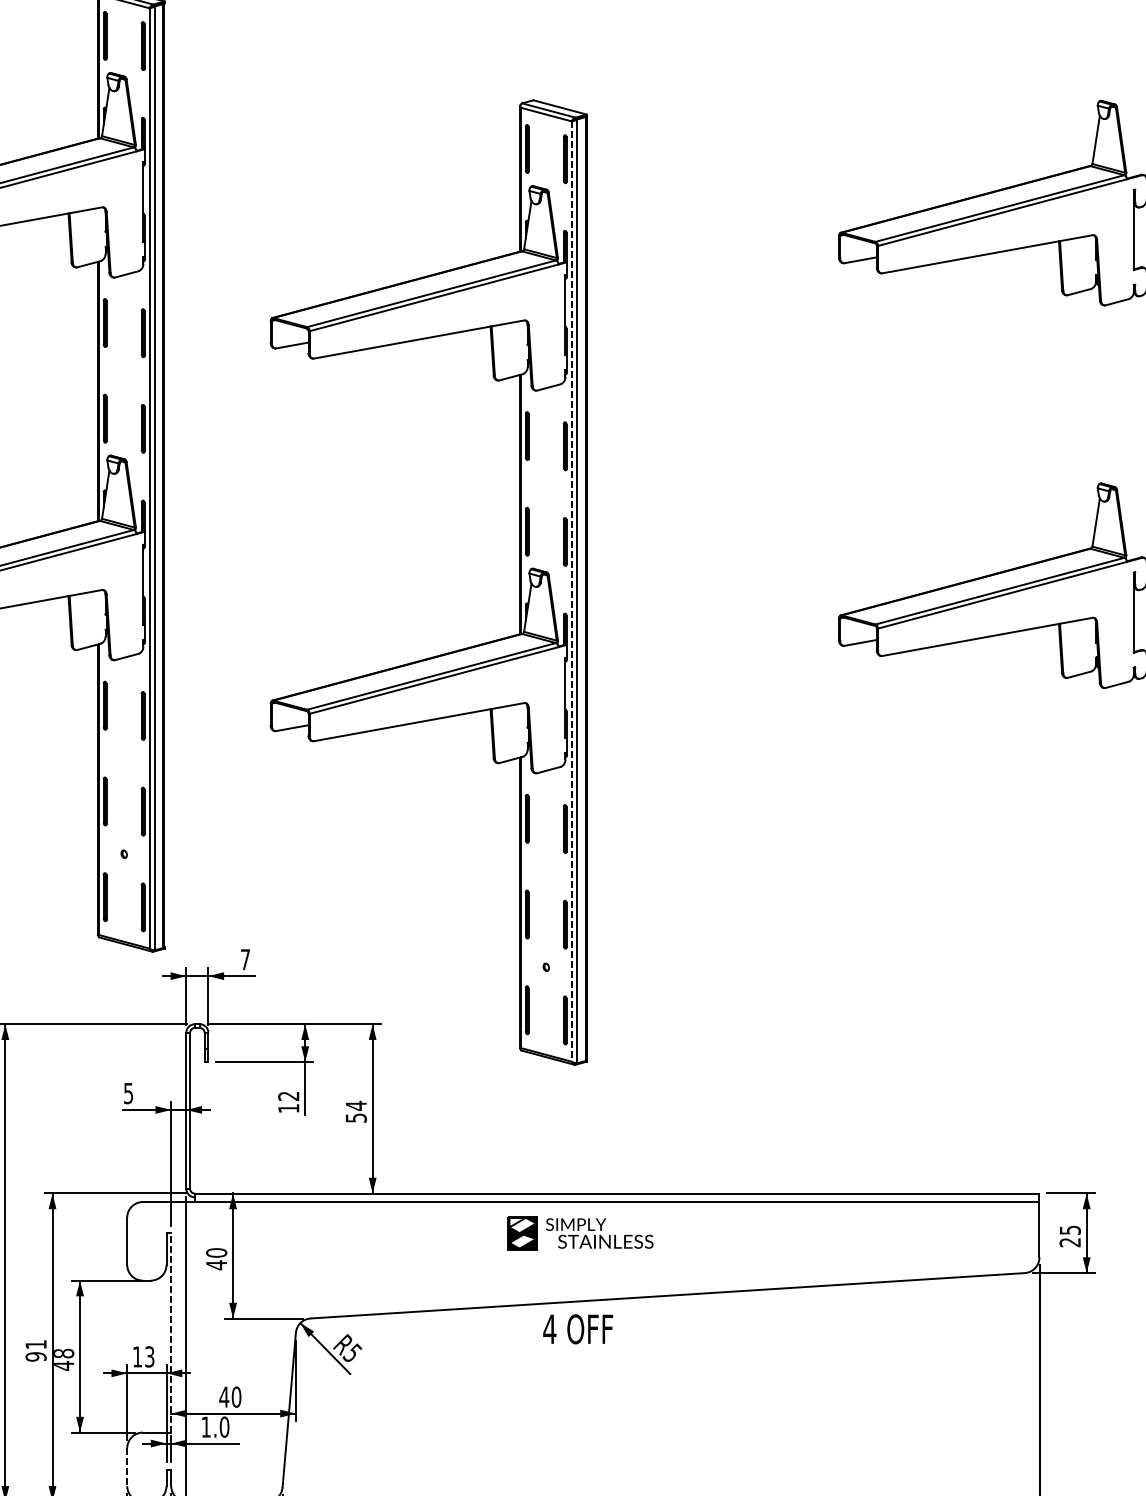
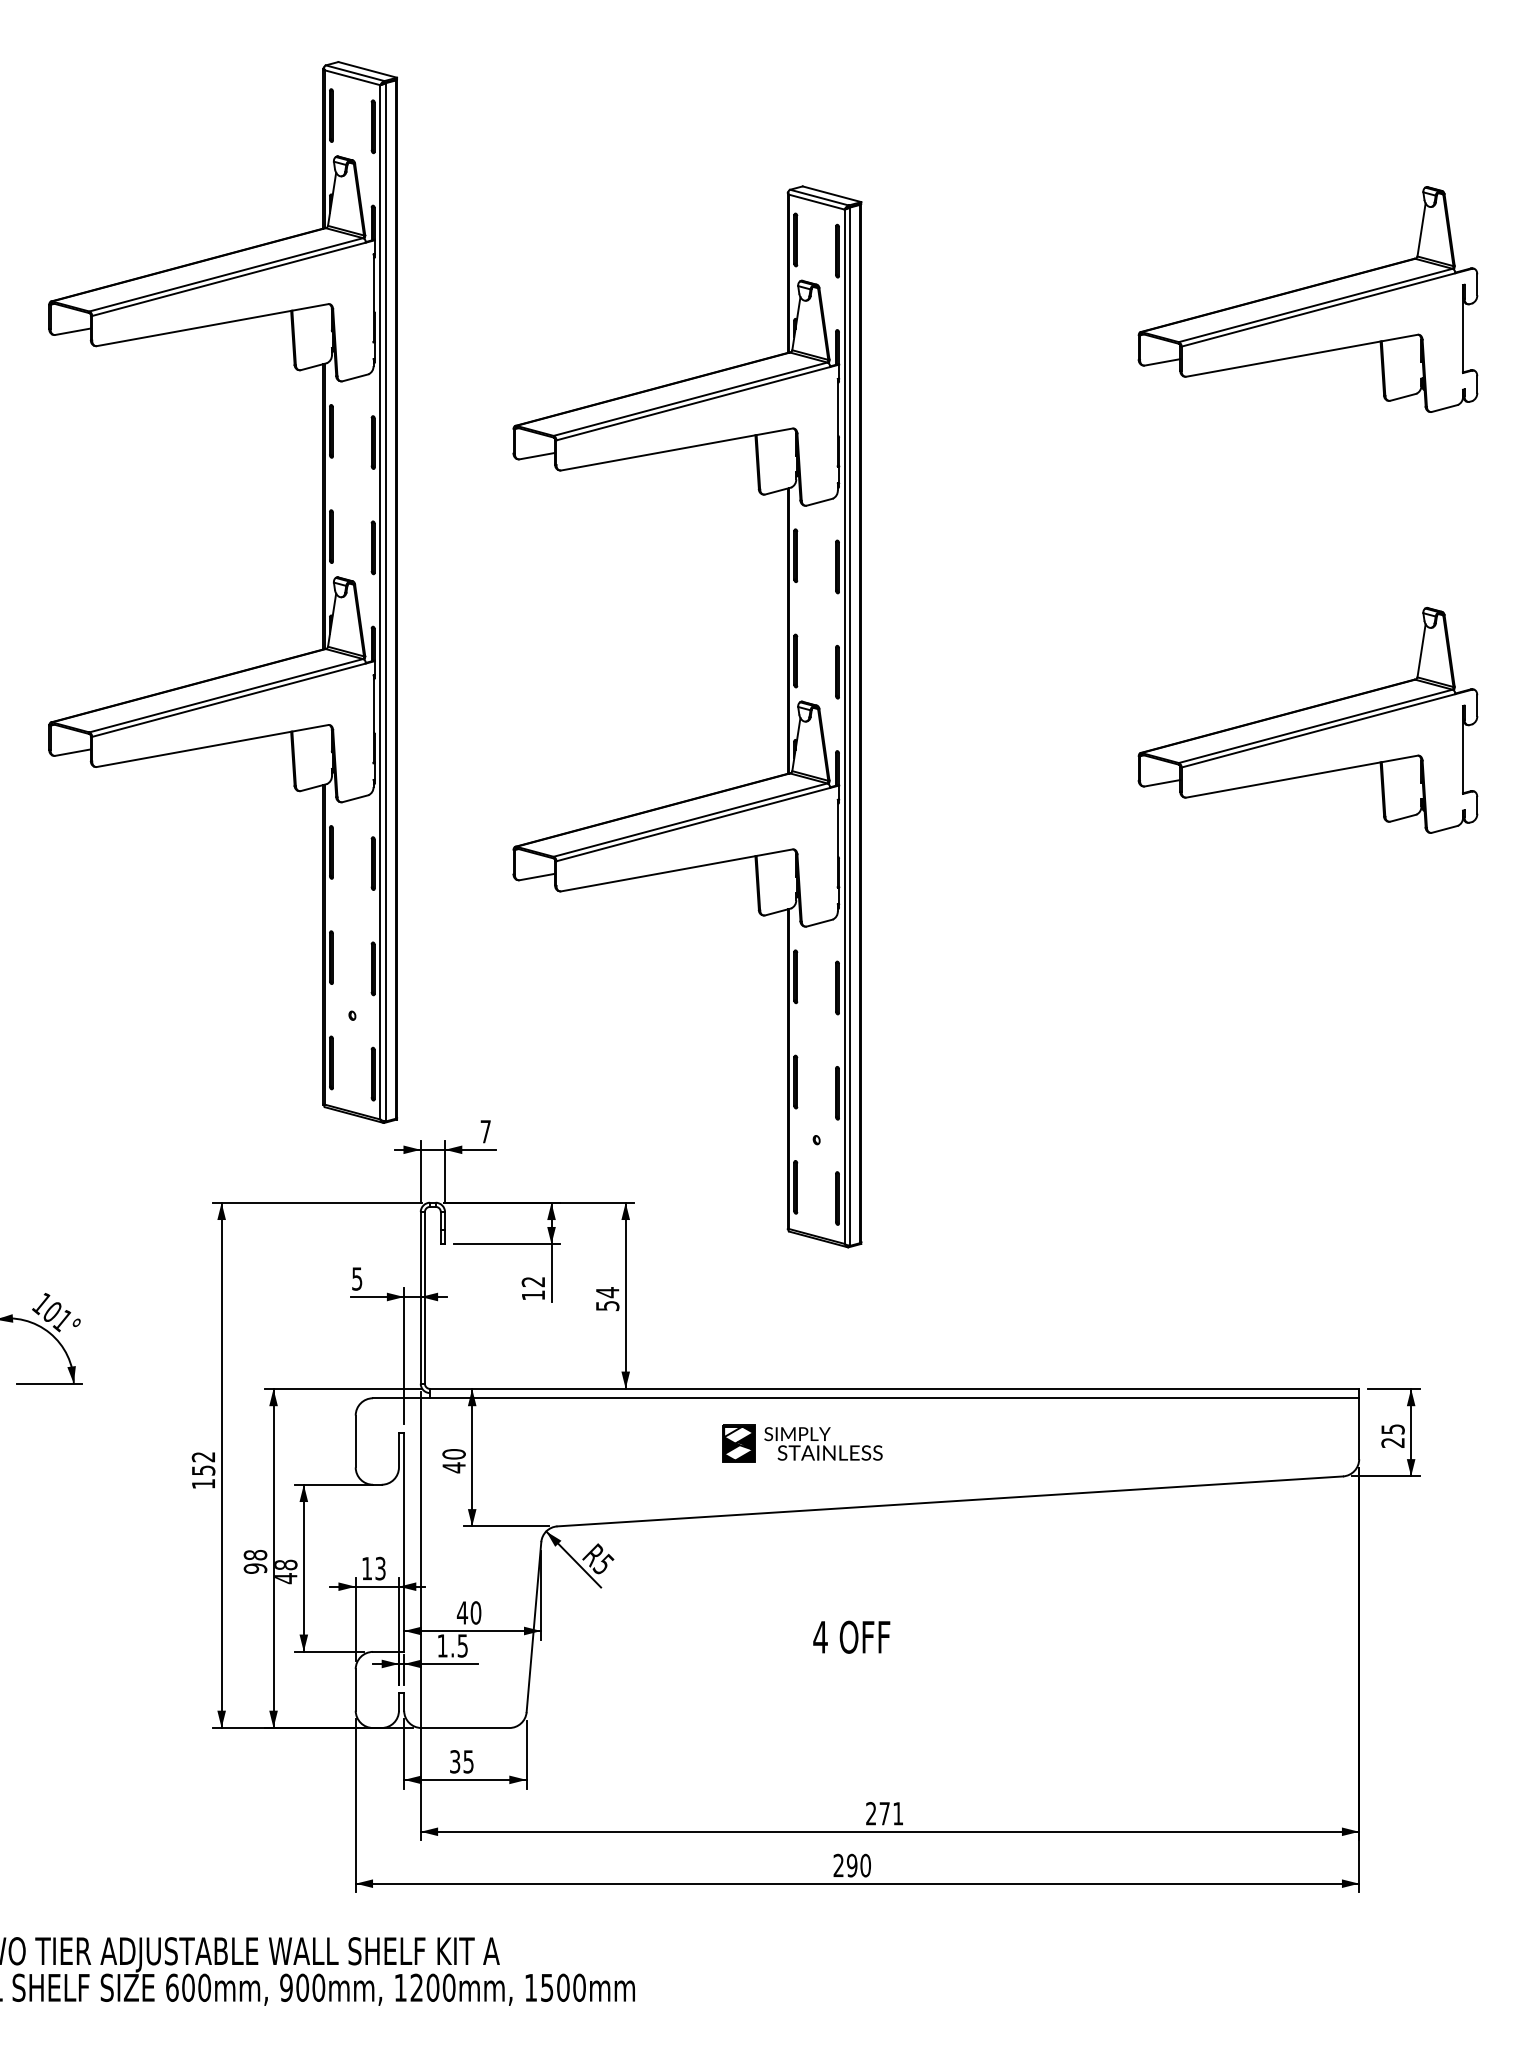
line: (571, 592) -> (844, 727), dashed -> solid
part: (580, 1233) -> (802, 1443), moved
text: (577, 1328) -> (851, 1636), moved
line: (171, 1333) -> (404, 1542), dashed -> solid
text: (36, 1344) -> (255, 1554), 91 -> 98
text: (224, 1426) -> (462, 1645), 1.0 -> 1.5
line: (127, 1466) -> (355, 1689), dashed -> solid

